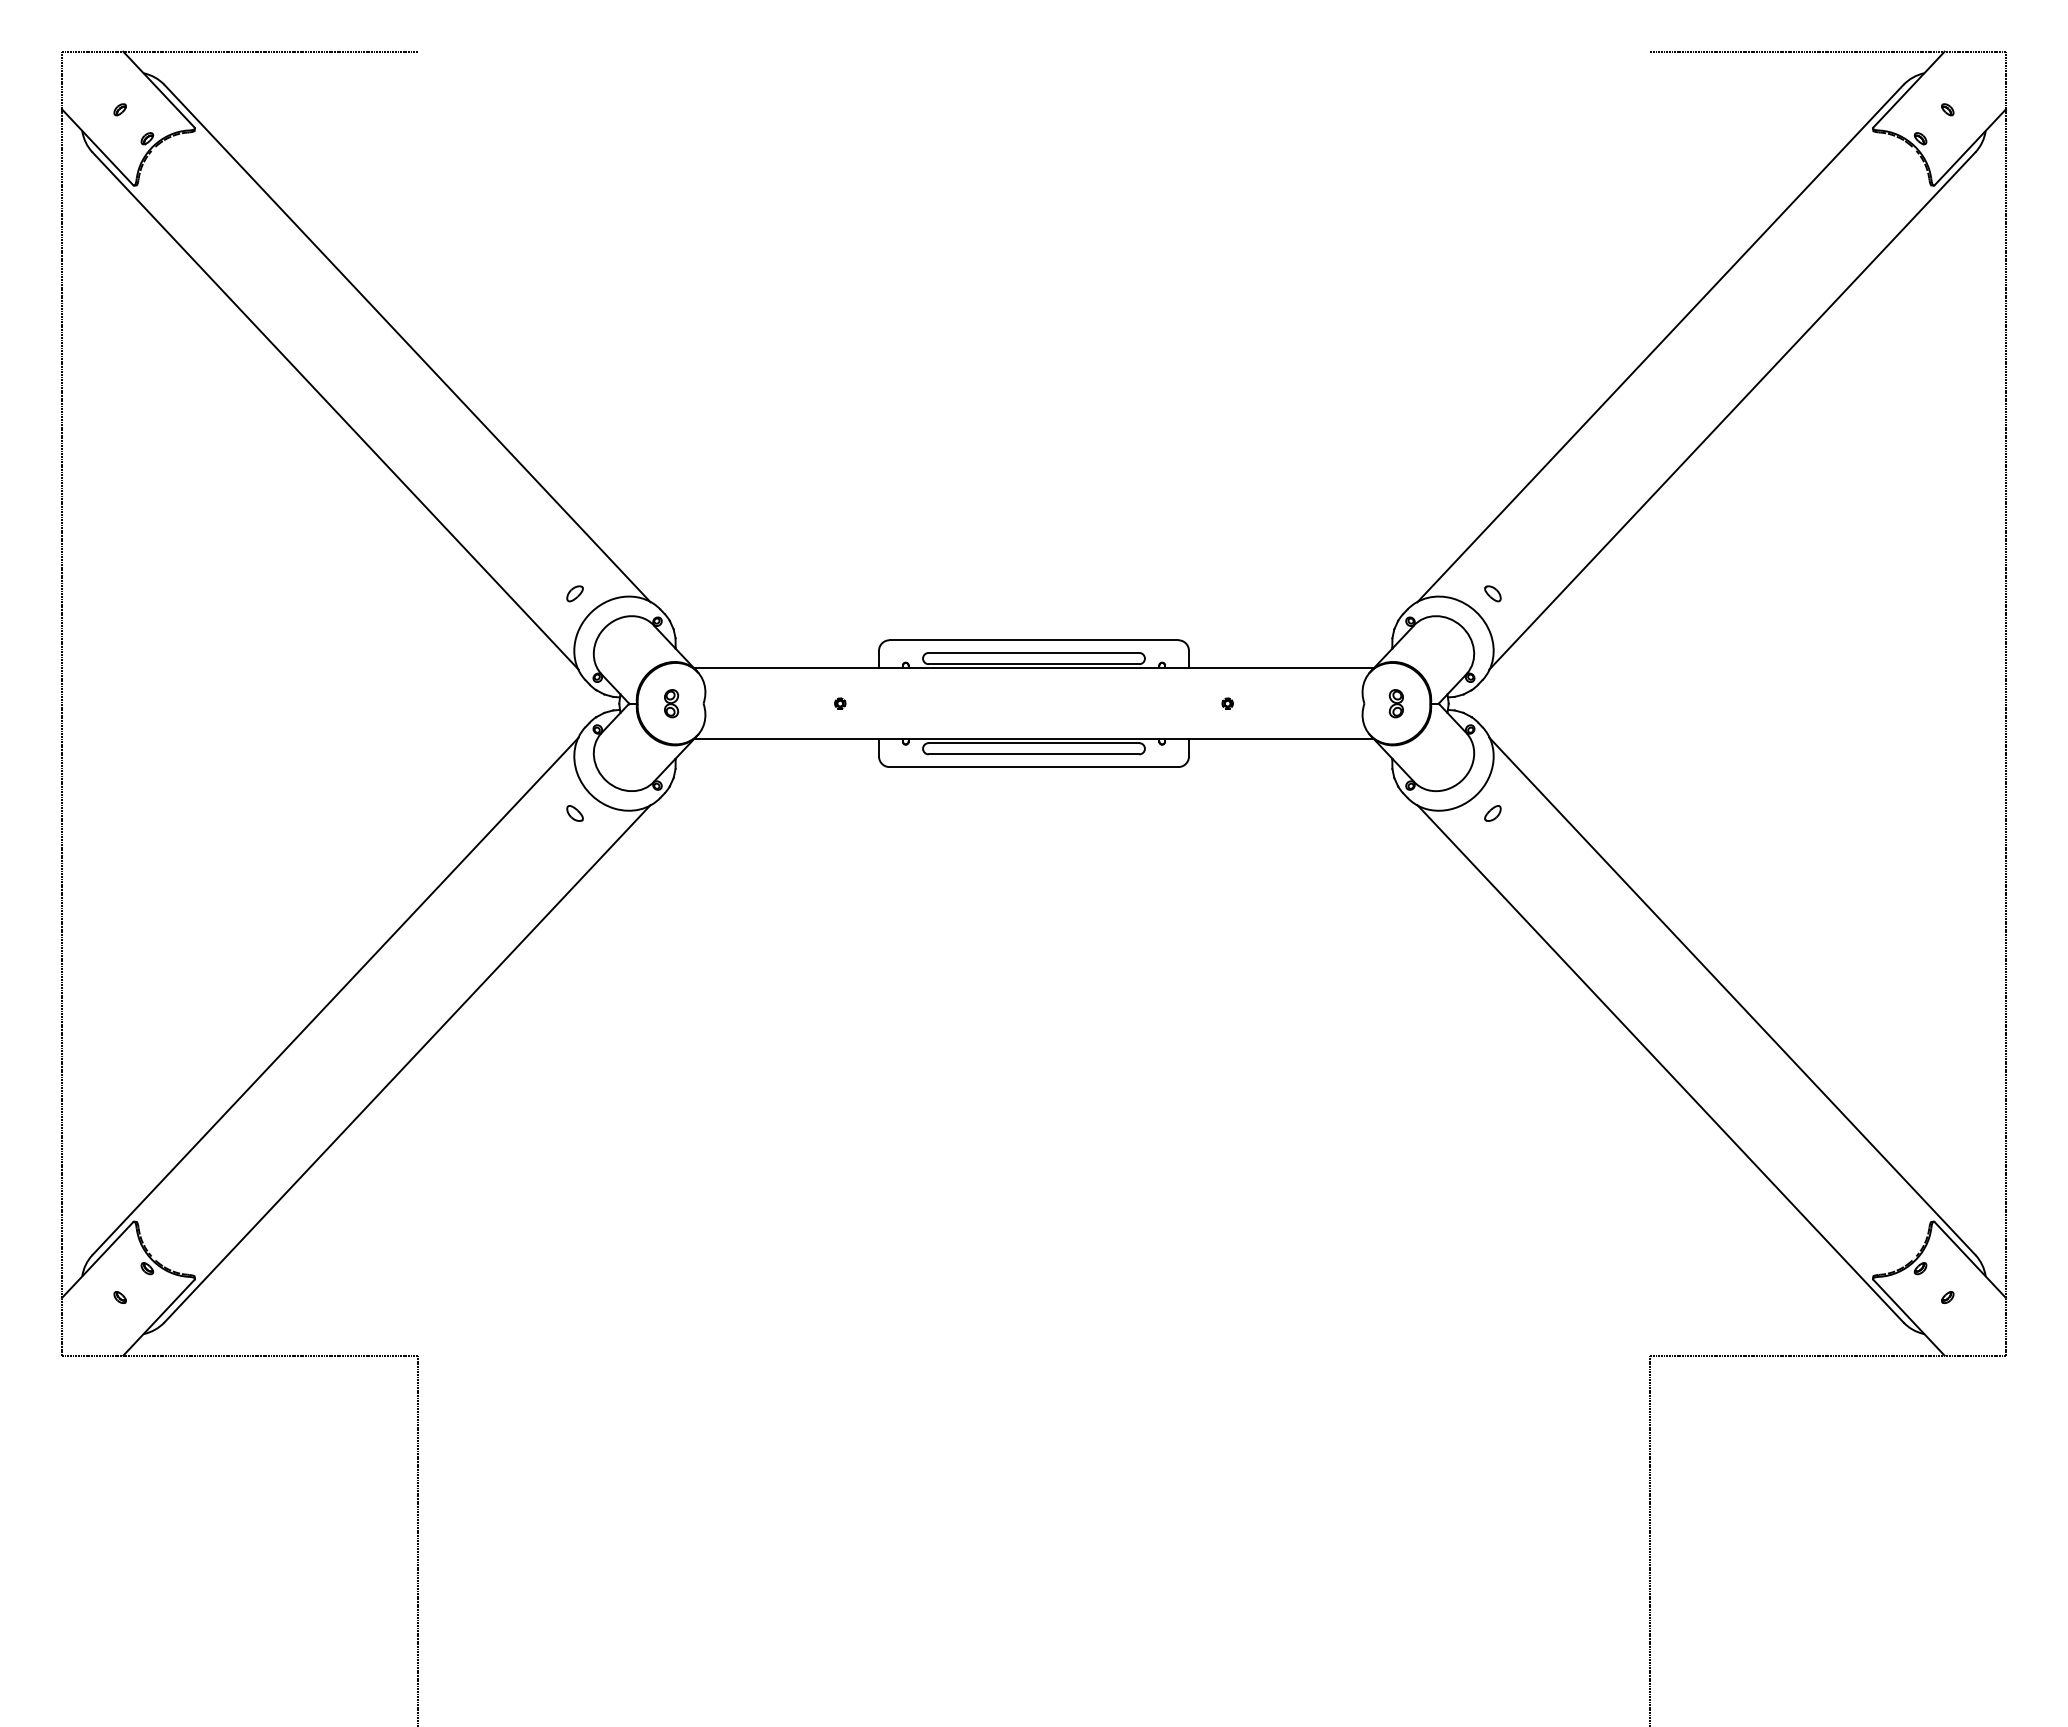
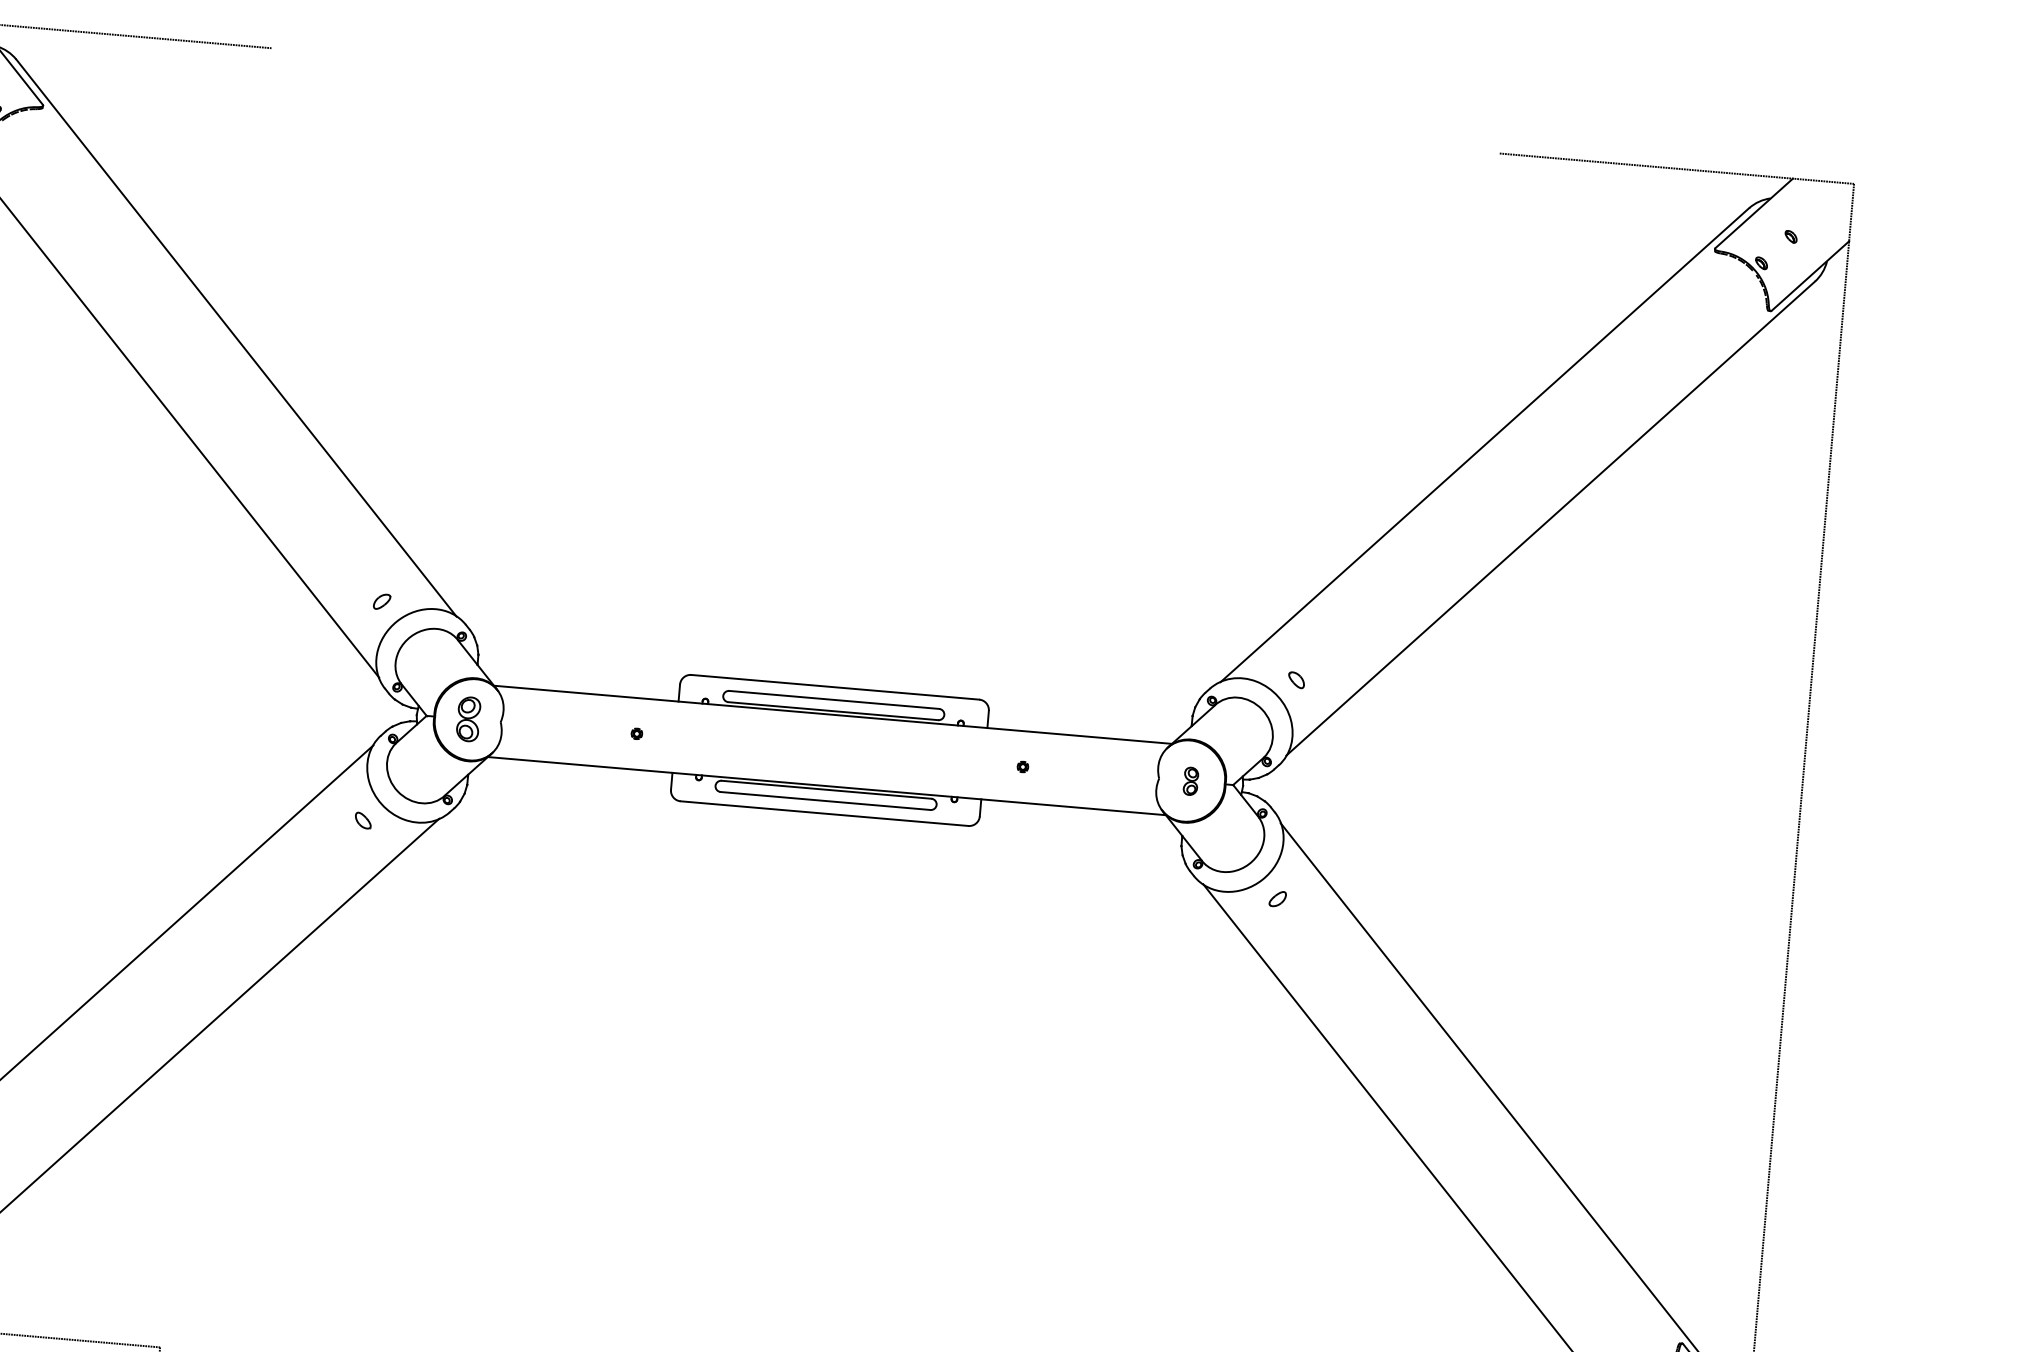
part: (671, 703) -> (468, 719), size x1.6

